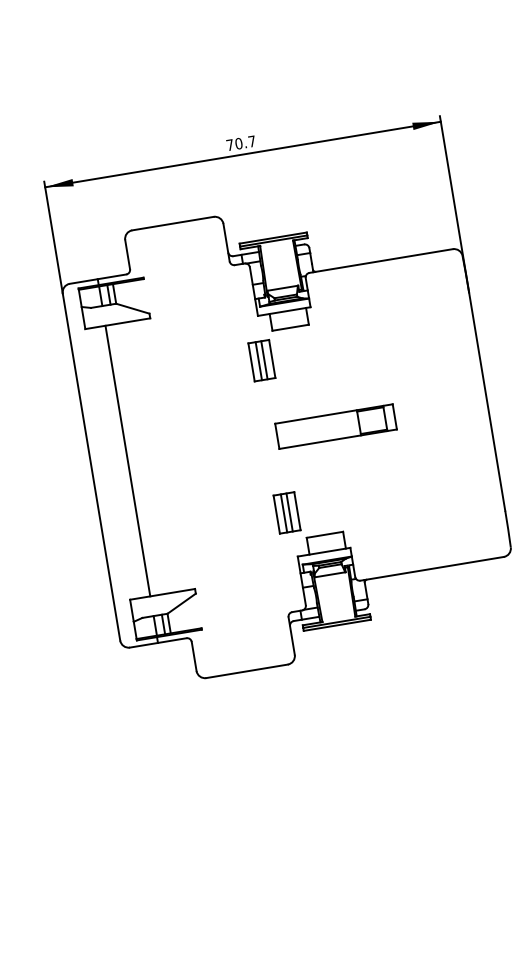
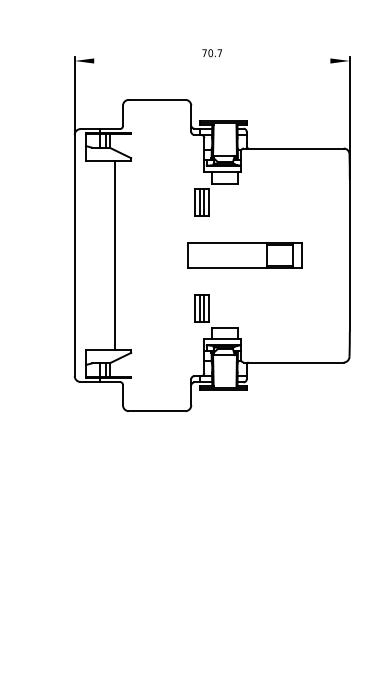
line: (241, 154) -> (211, 60), removed
part: (335, 426) -> (244, 255), size x1.4
line: (128, 460) -> (115, 255), moved

